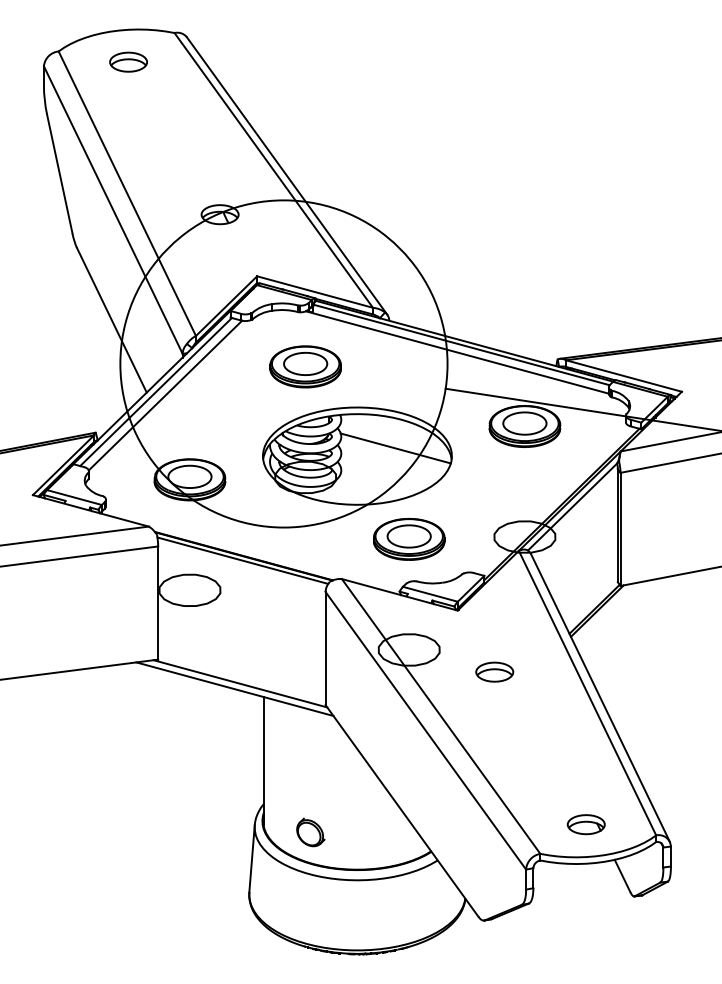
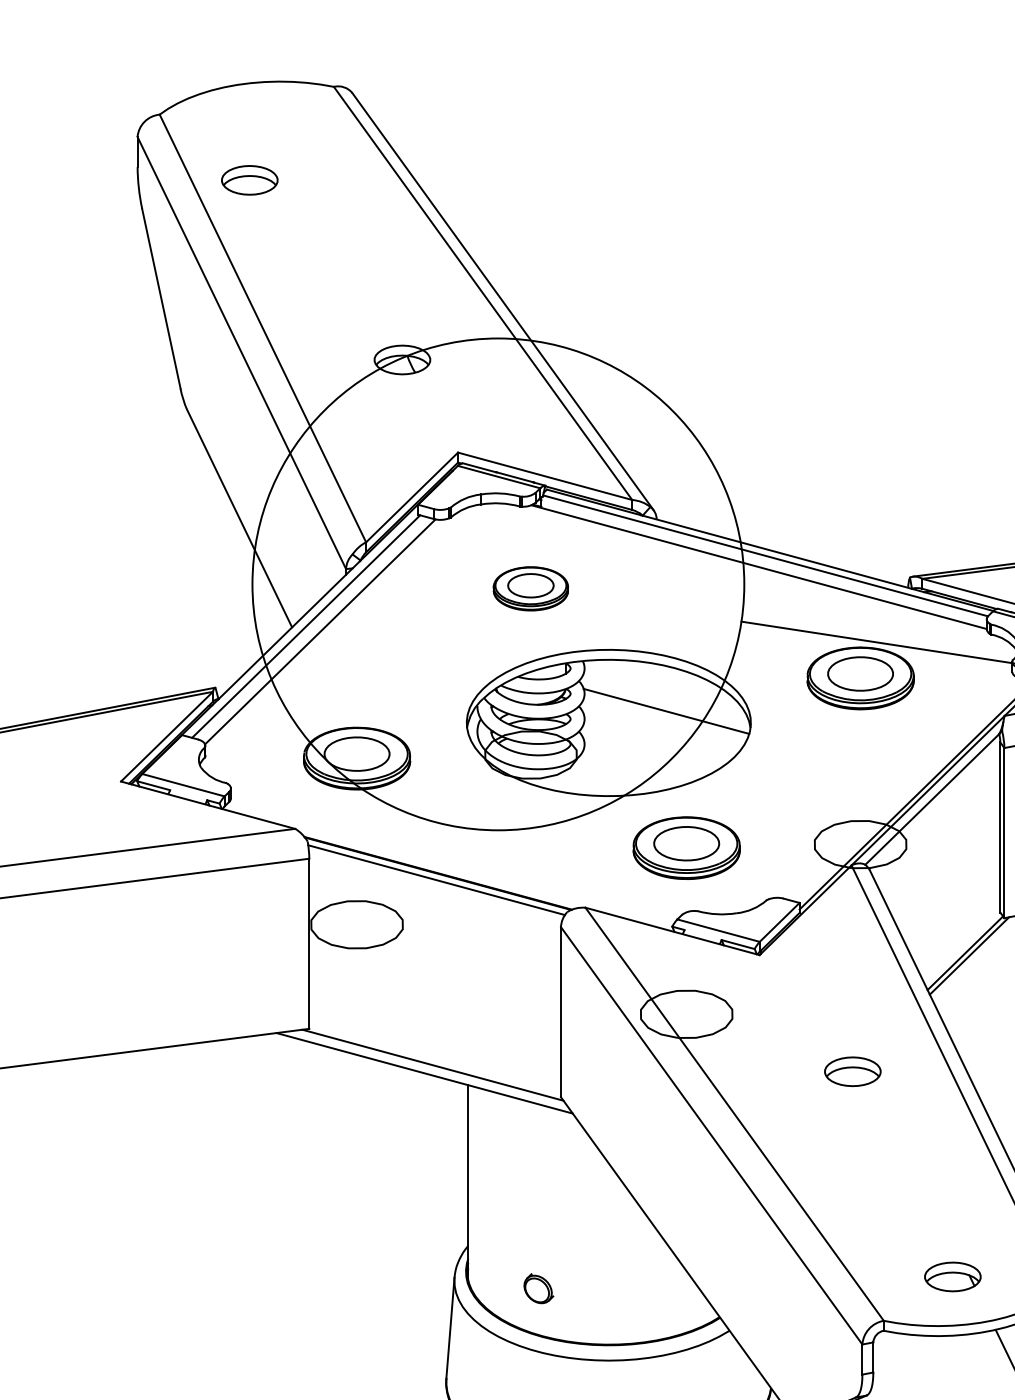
part: (128, 61) -> (249, 179), moved
part: (305, 366) -> (530, 588), size x0.7
part: (494, 671) -> (852, 1070), moved
part: (310, 832) -> (538, 1288), size x0.7

